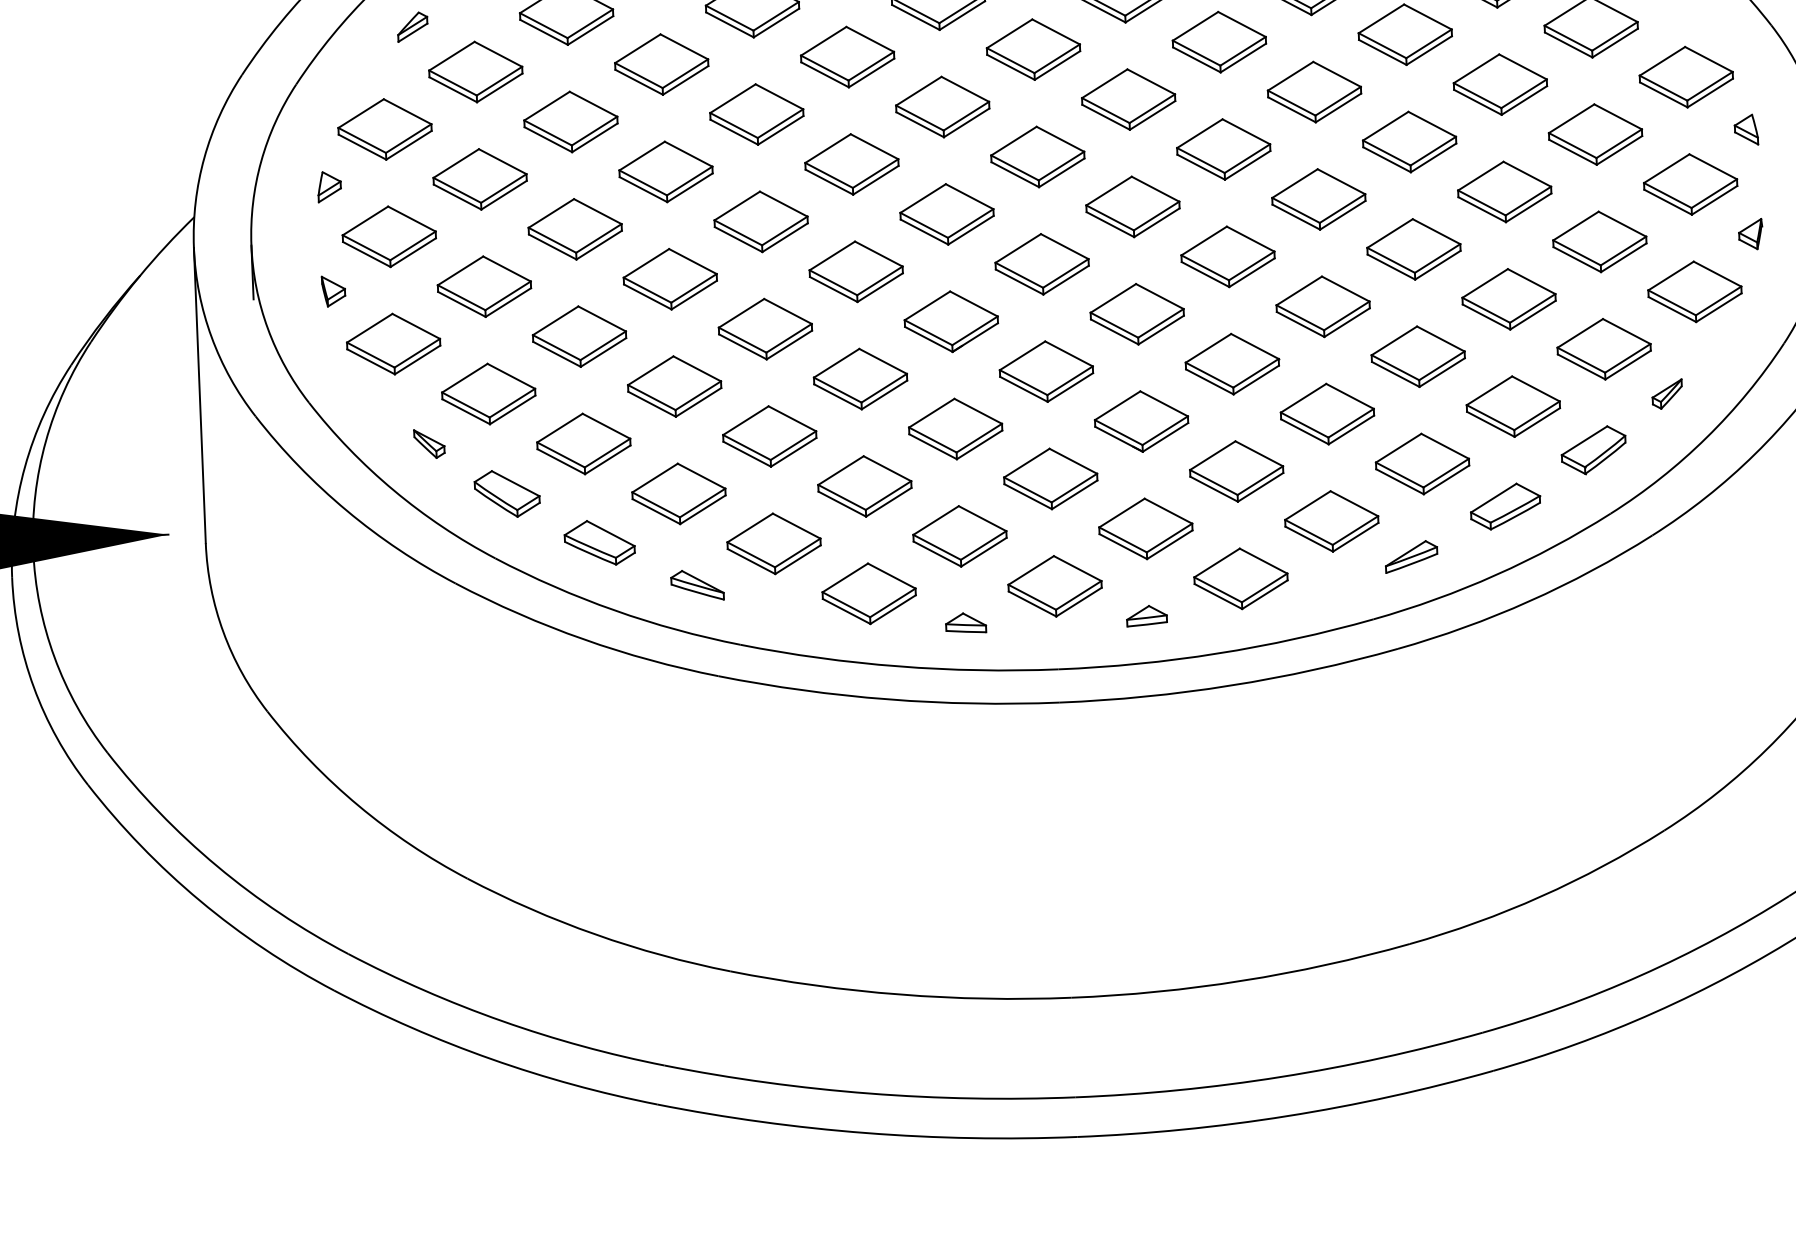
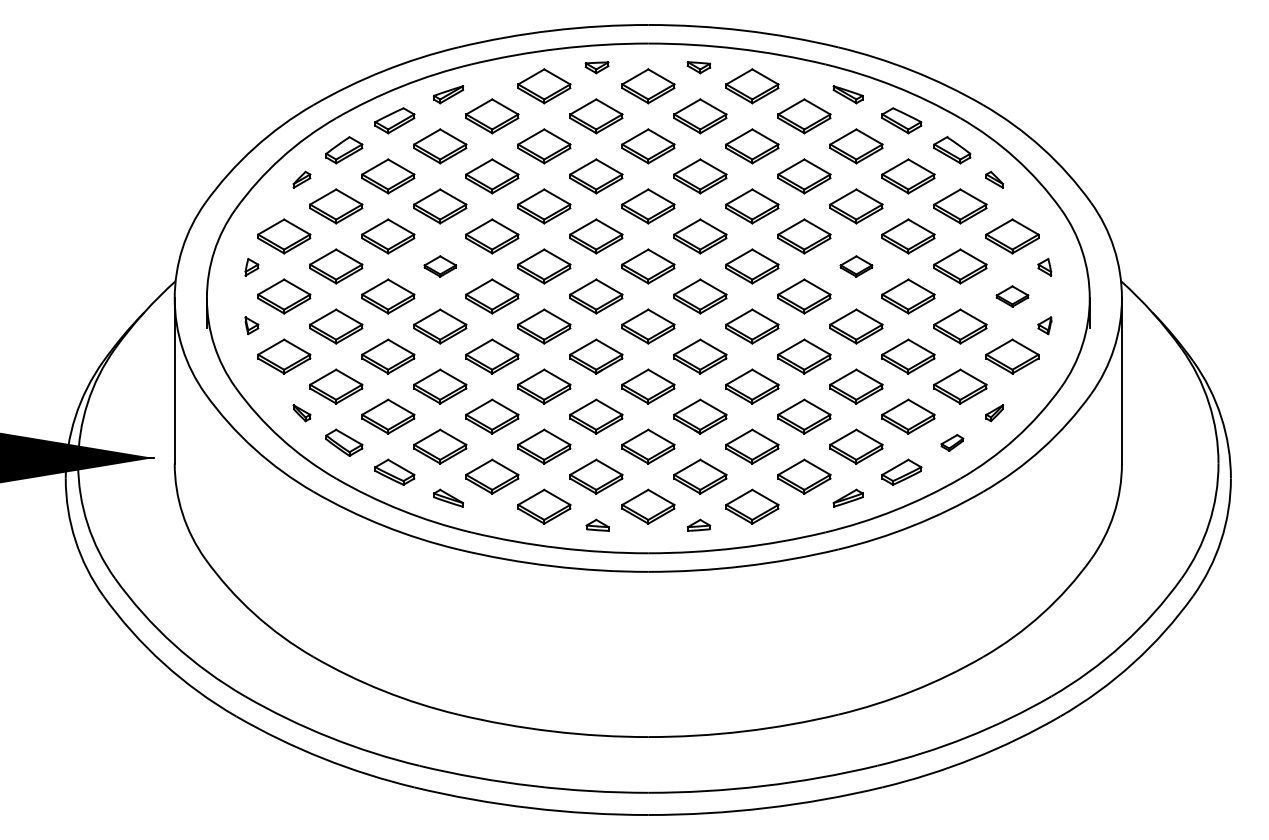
part: (1409, 142) -> (856, 266), size x0.6
part: (666, 171) -> (440, 266), size x0.6
part: (1690, 184) -> (1012, 296), size x0.6
part: (1593, 449) -> (952, 442), size x0.6

